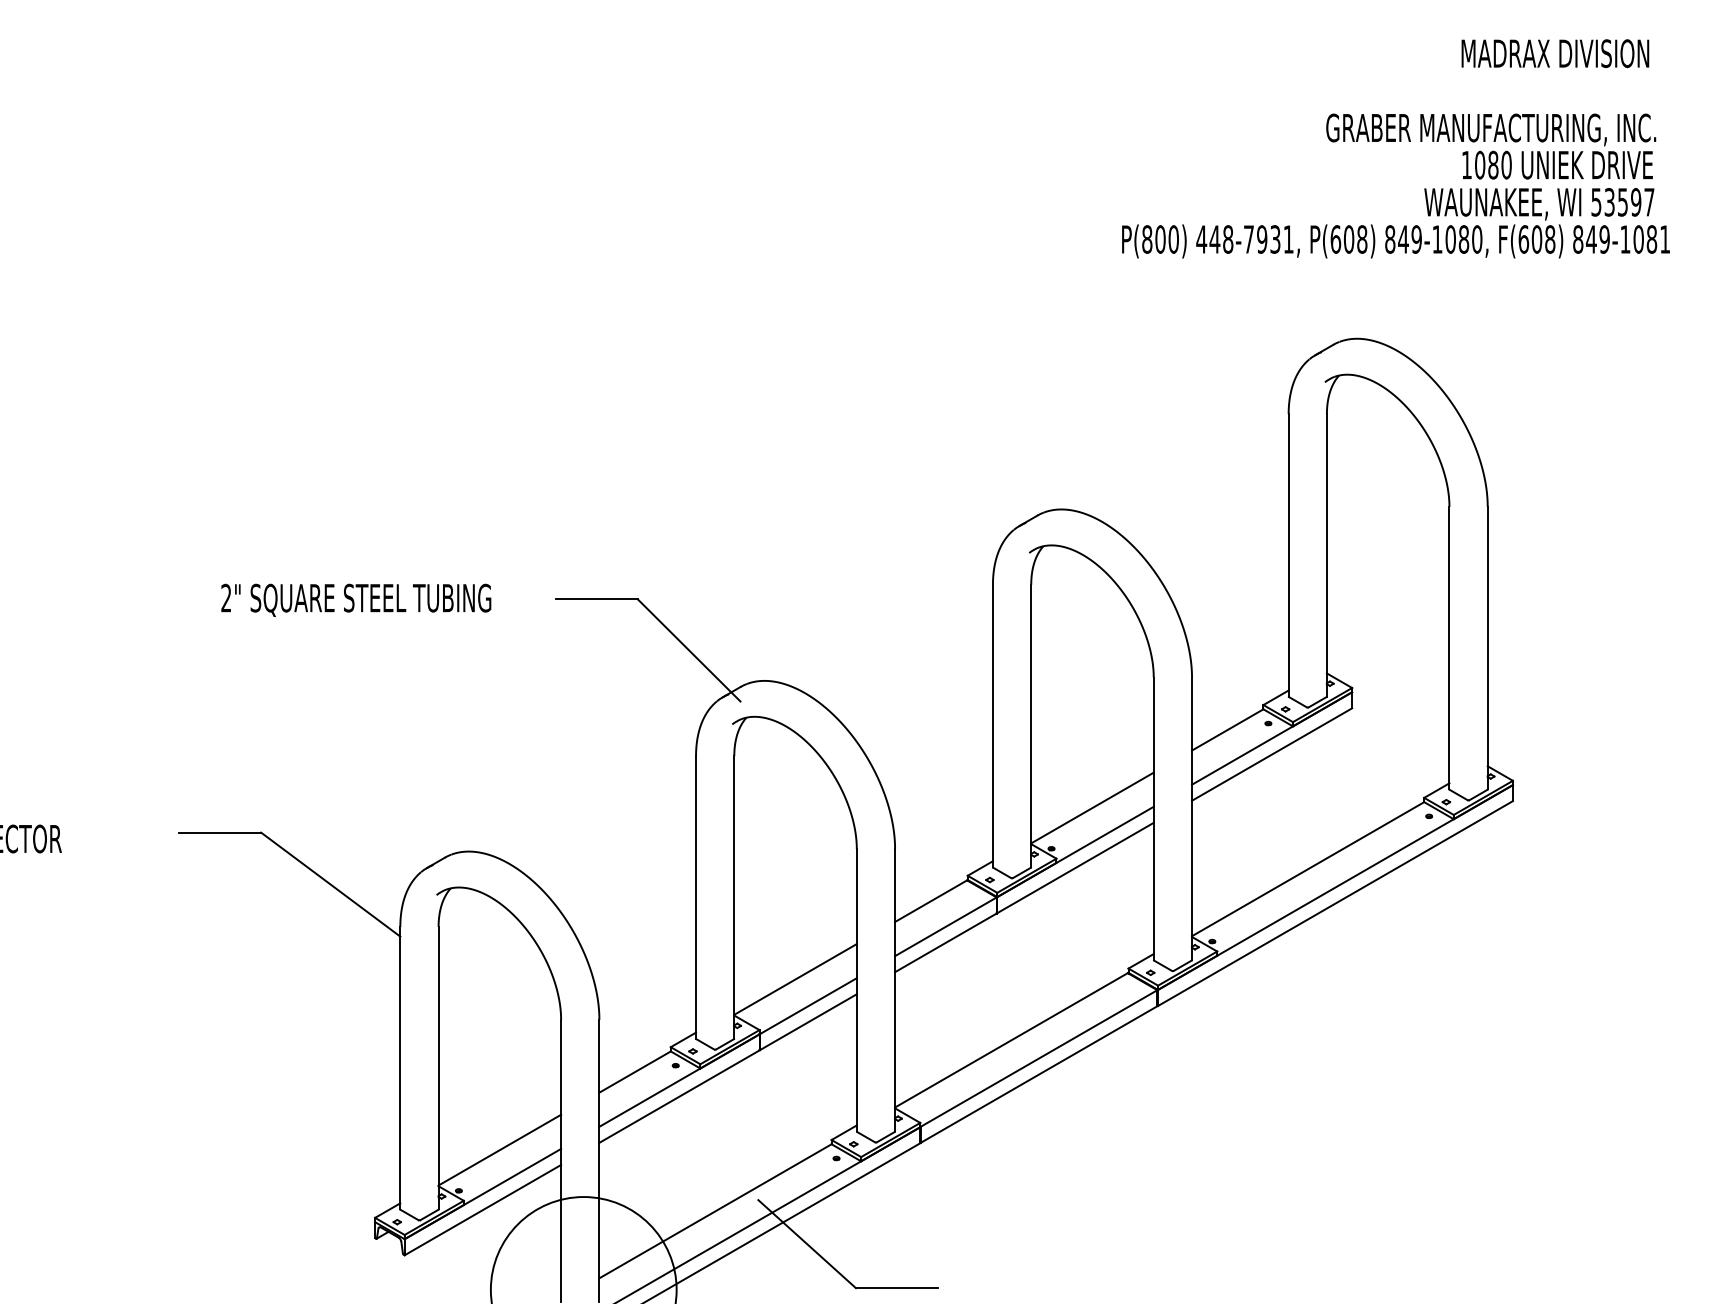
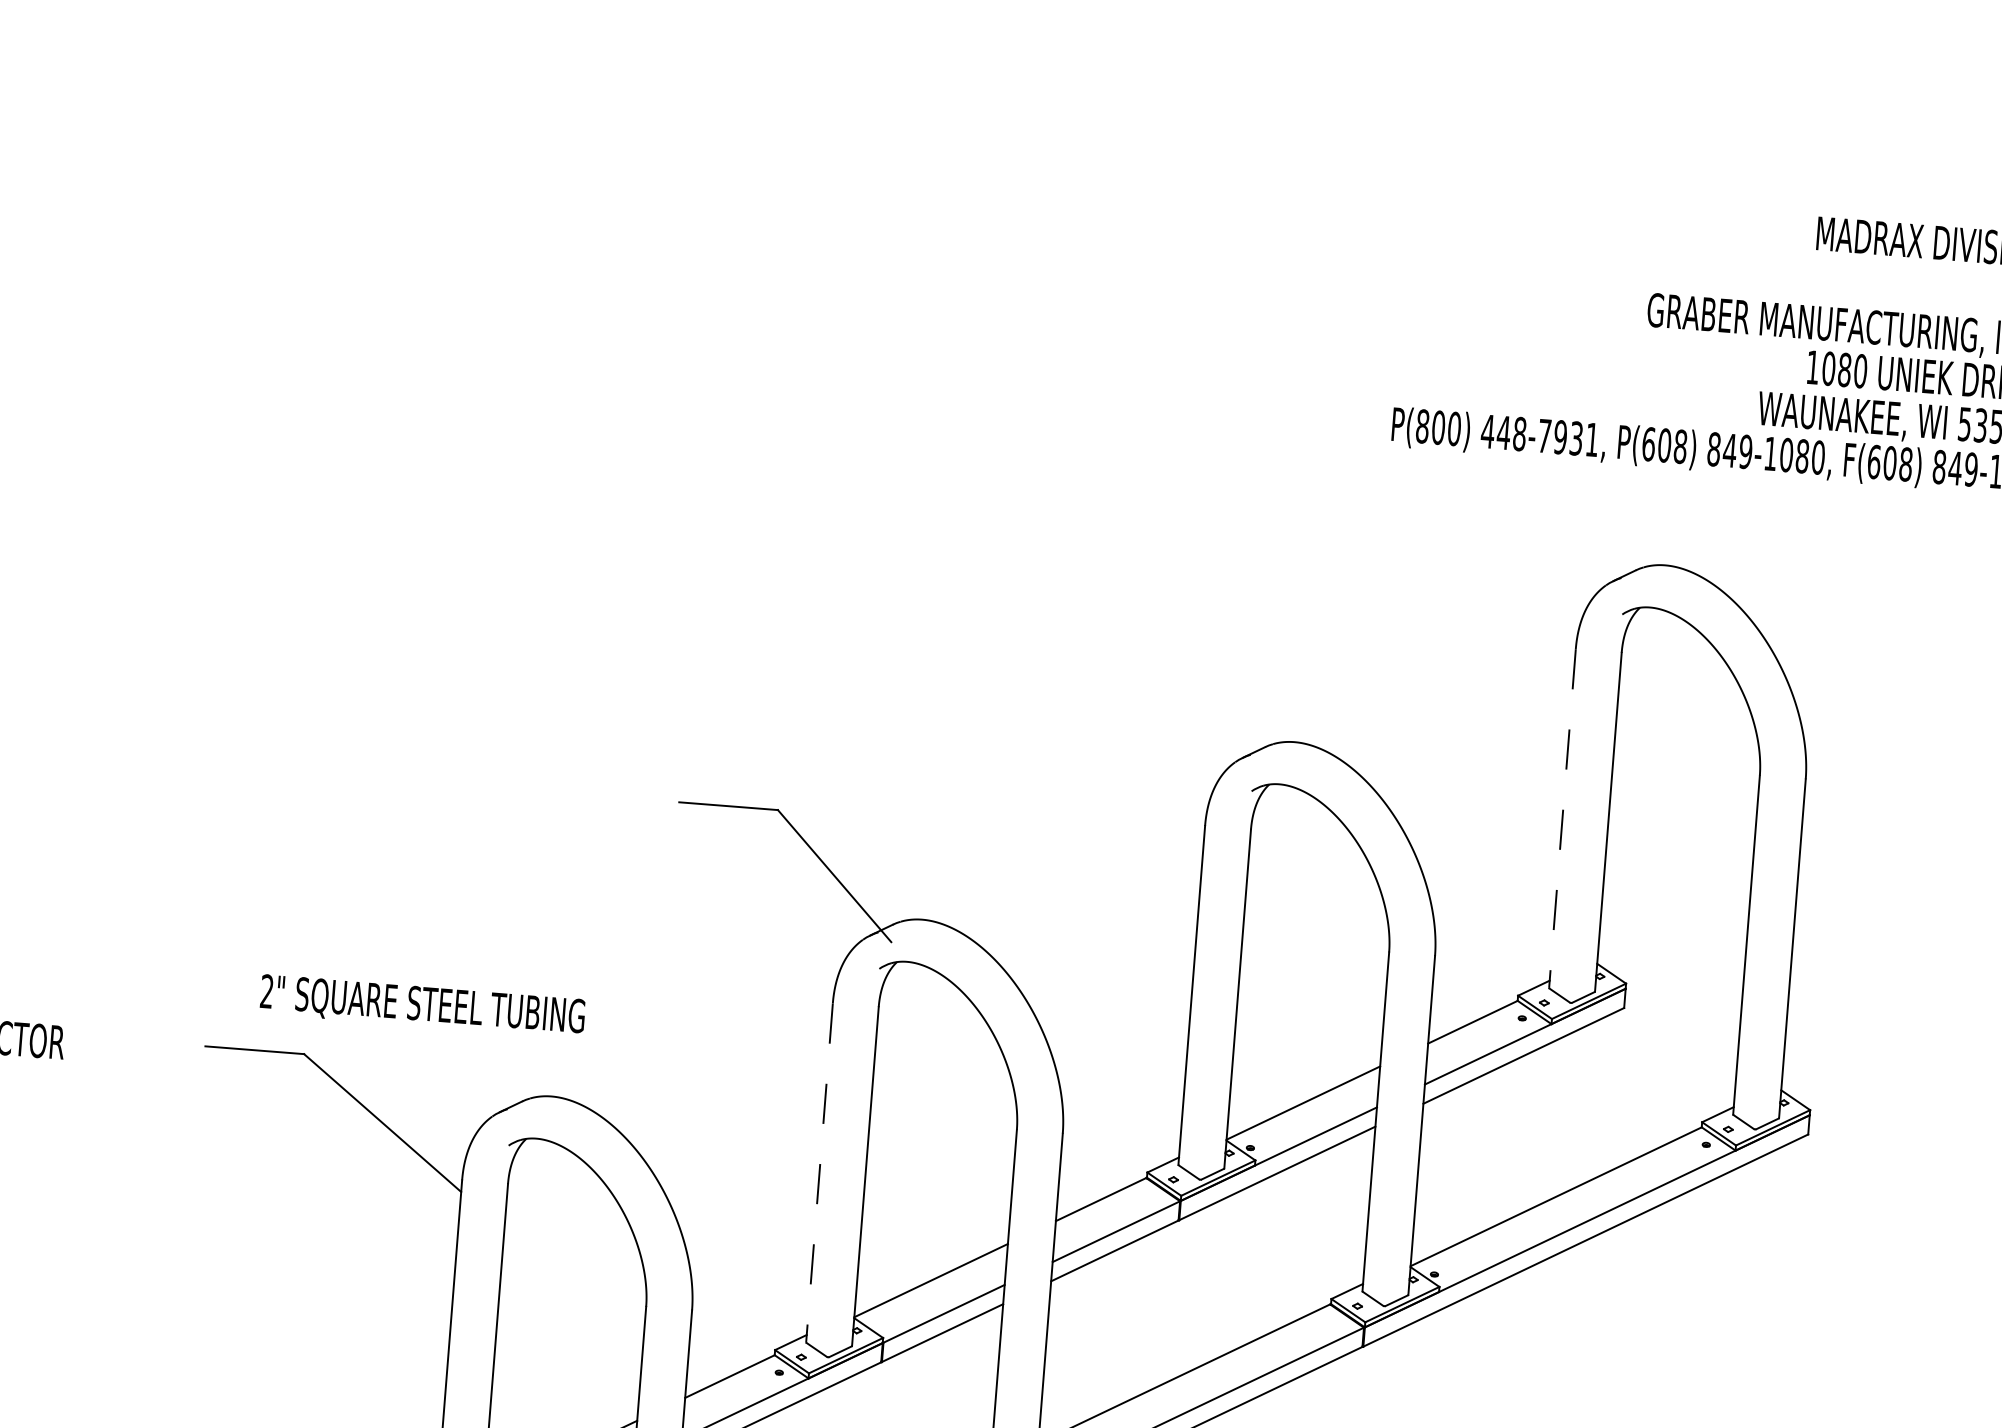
line: (1288, 555) -> (1562, 818), solid -> dashed
text: (356, 599) -> (423, 1005), moved
line: (696, 897) -> (820, 1173), solid -> dashed

